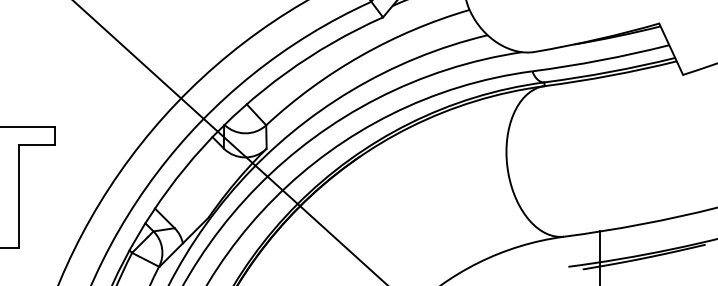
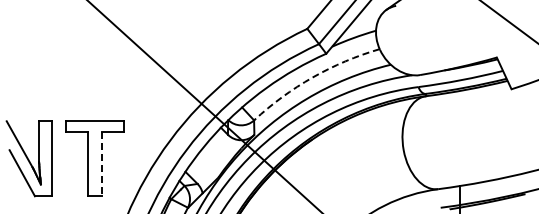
arc: (360, 55) -> (312, 77), solid -> dashed
line: (19, 196) -> (101, 164), solid -> dashed

